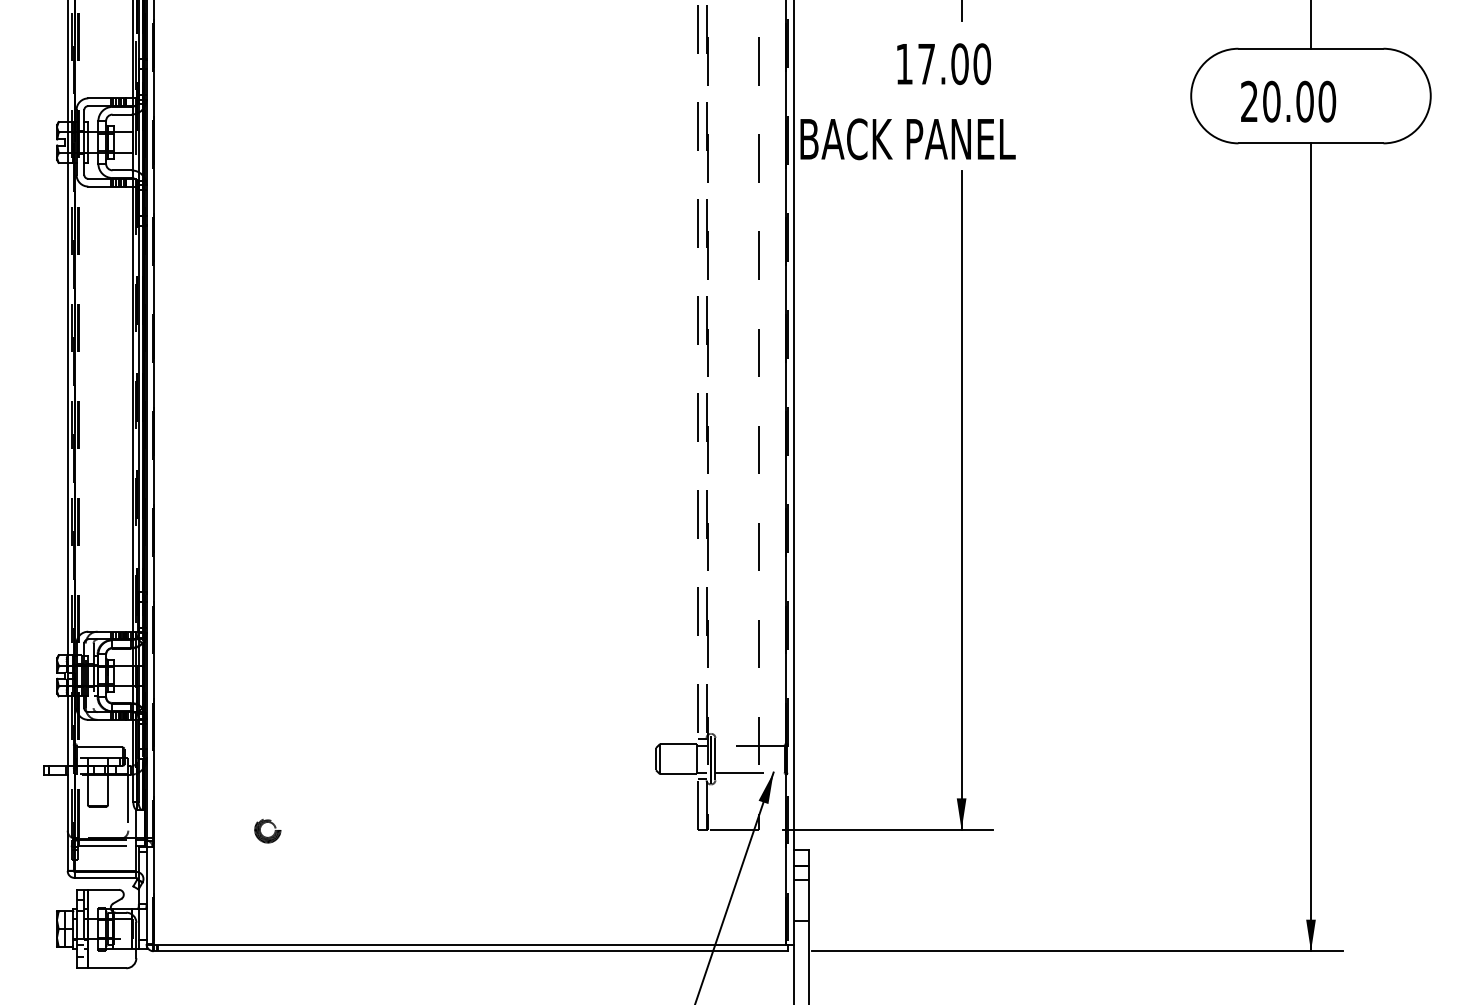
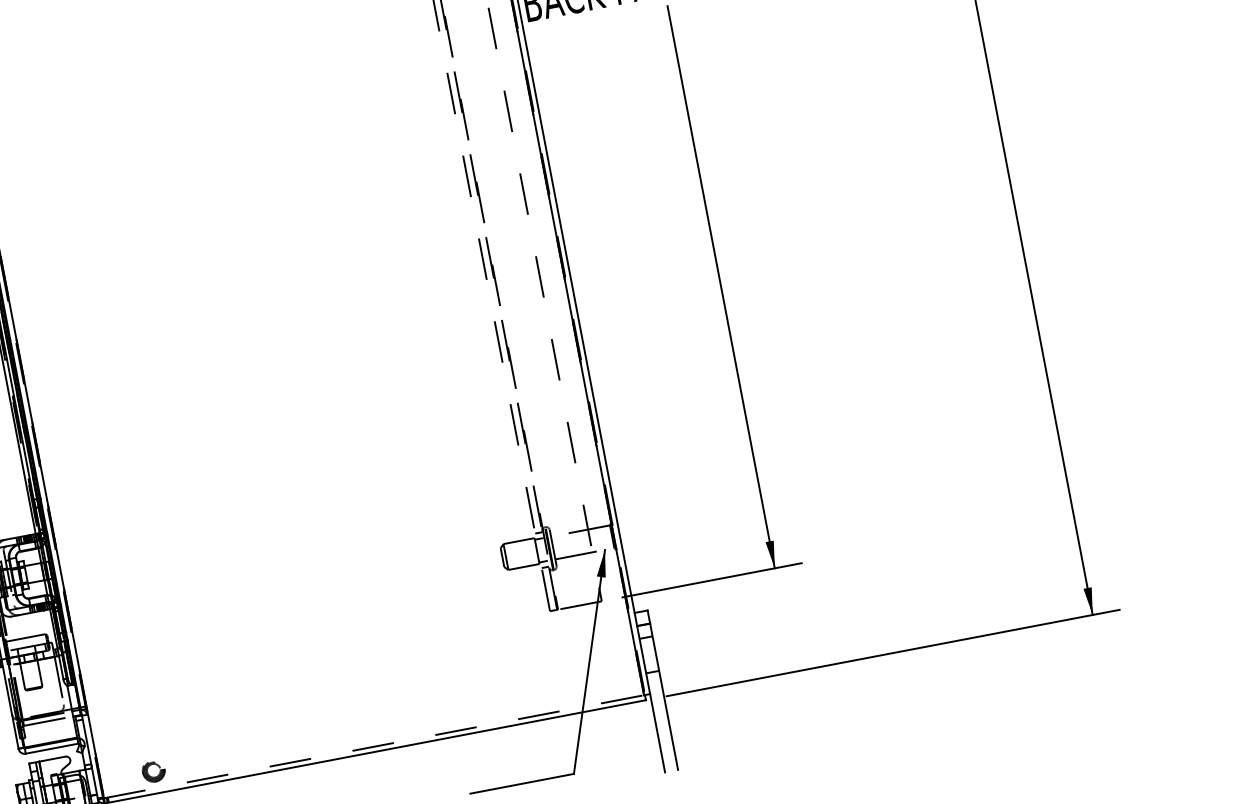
part: (267, 831) -> (153, 772), moved
line: (470, 945) -> (374, 746), solid -> dashed

